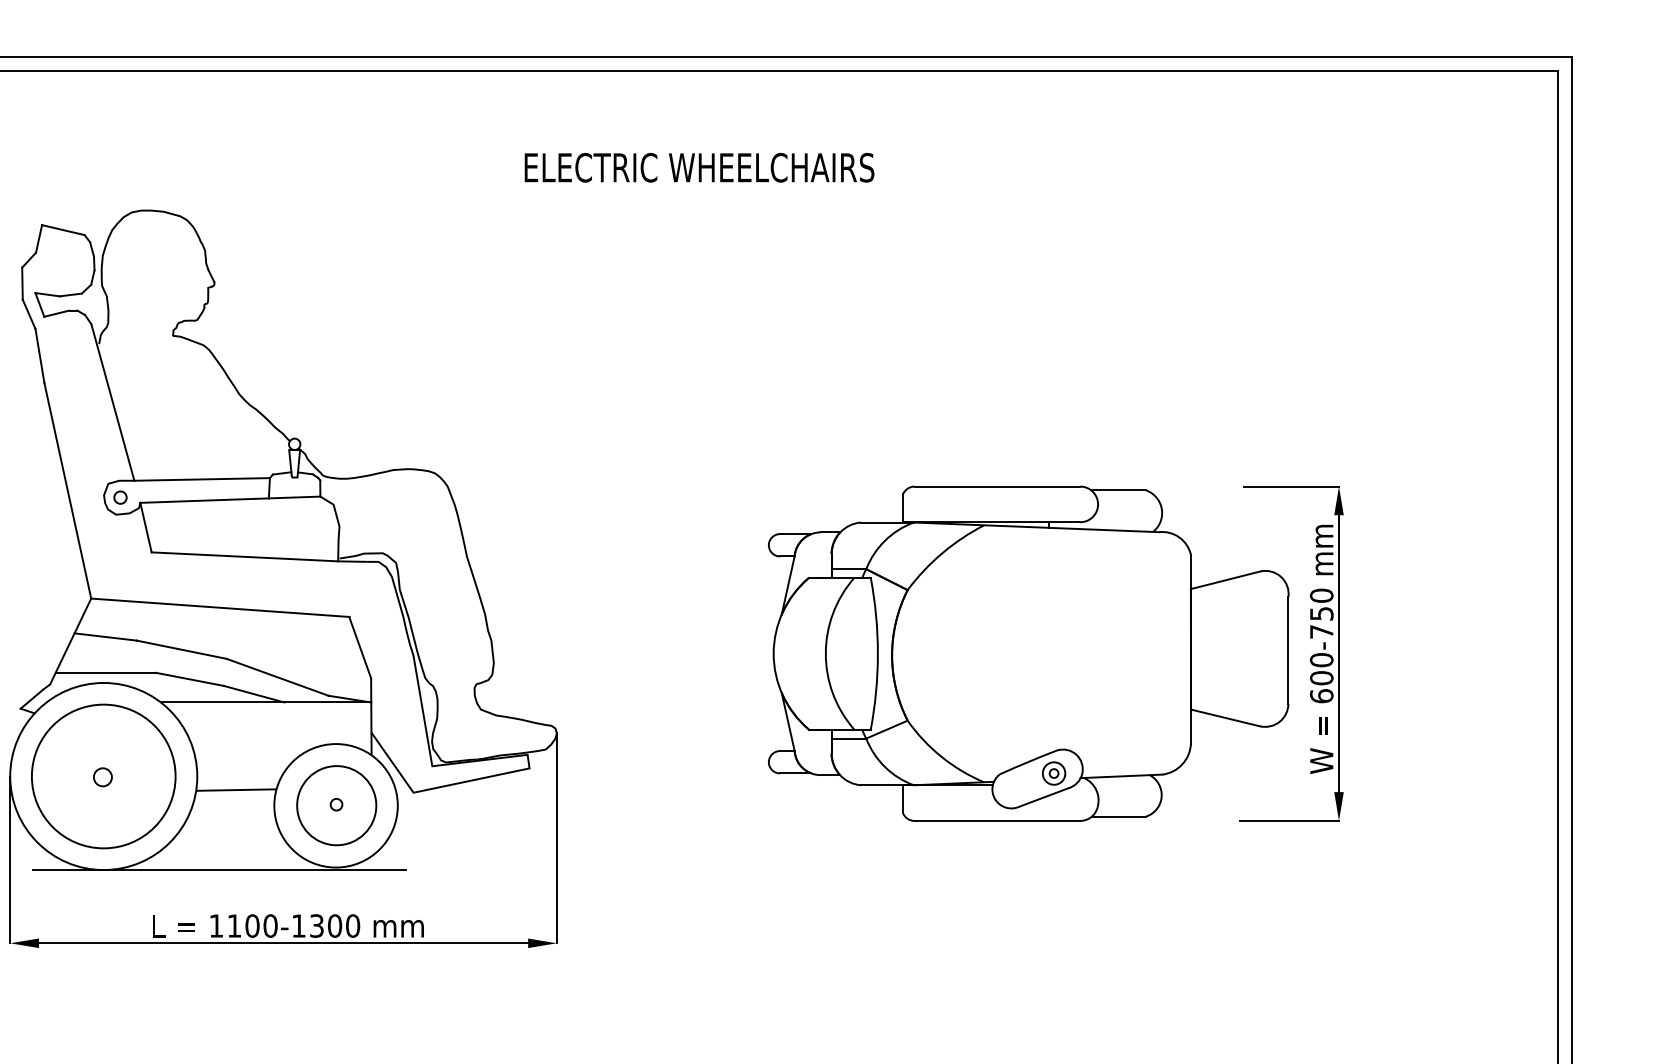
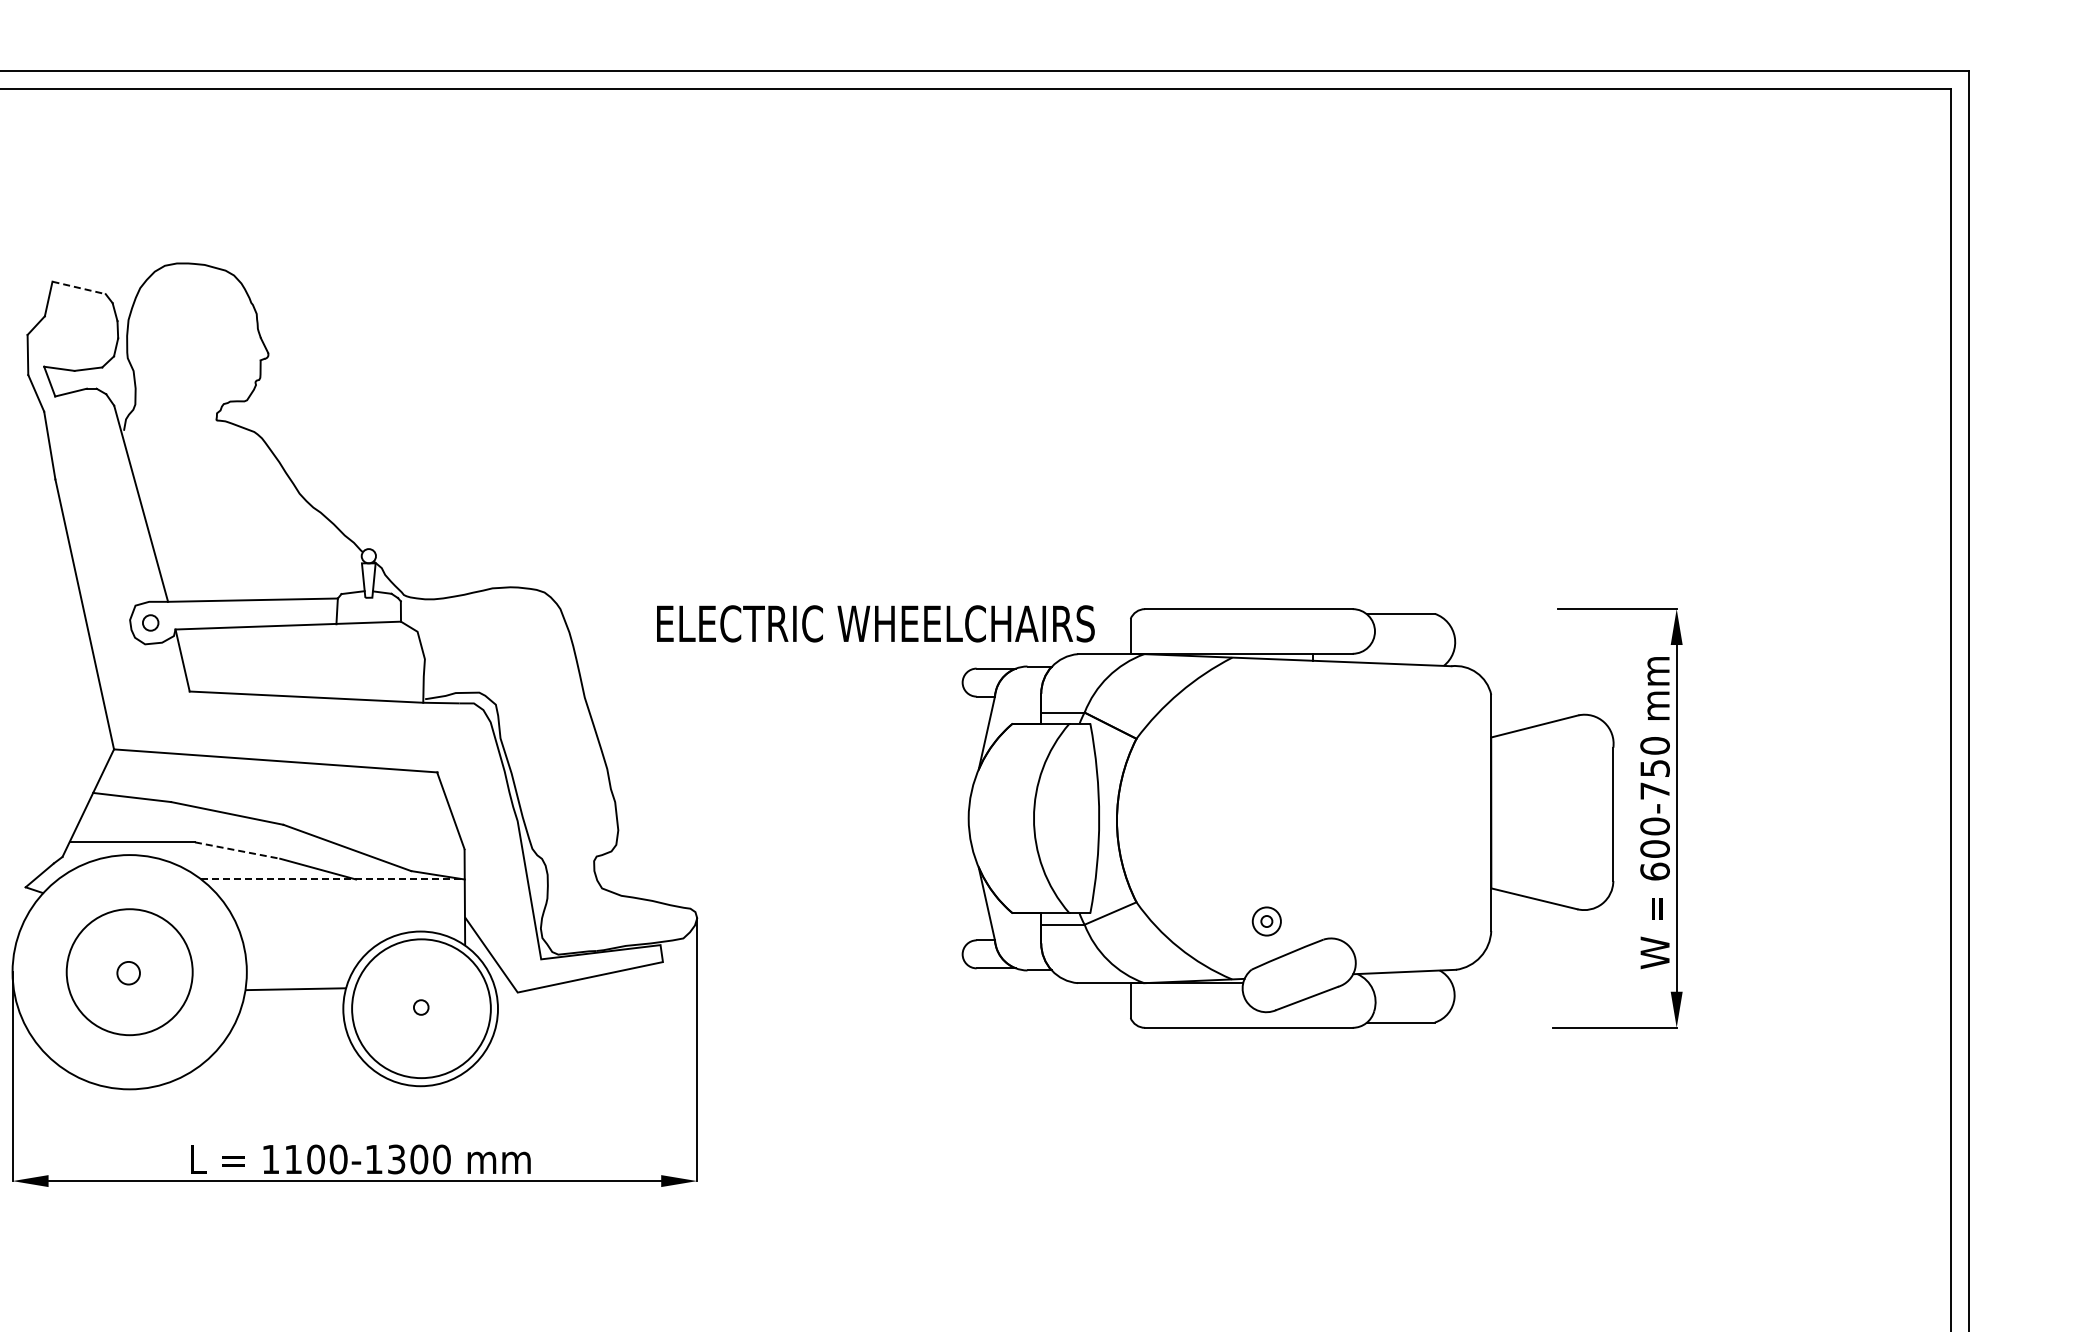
text: (699, 167) -> (875, 623), moved
line: (63, 230) -> (79, 288), solid -> dashed
line: (190, 679) -> (238, 850), solid -> dashed
line: (266, 702) -> (333, 879), solid -> dashed
part: (1053, 773) -> (1266, 921), moved
circle: (103, 776) -> (129, 972), size x0.7
circle: (336, 805) -> (421, 1008), size x1.4
line: (219, 870) -> (274, 1089), removed

